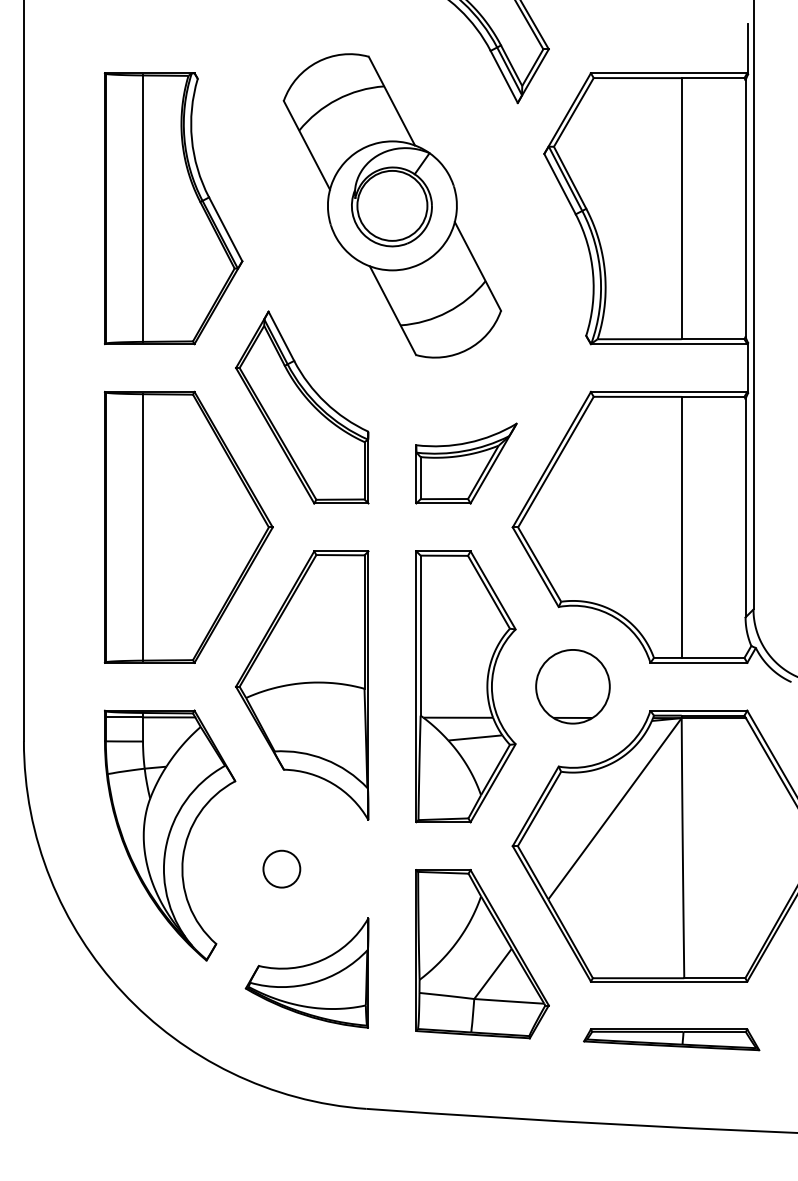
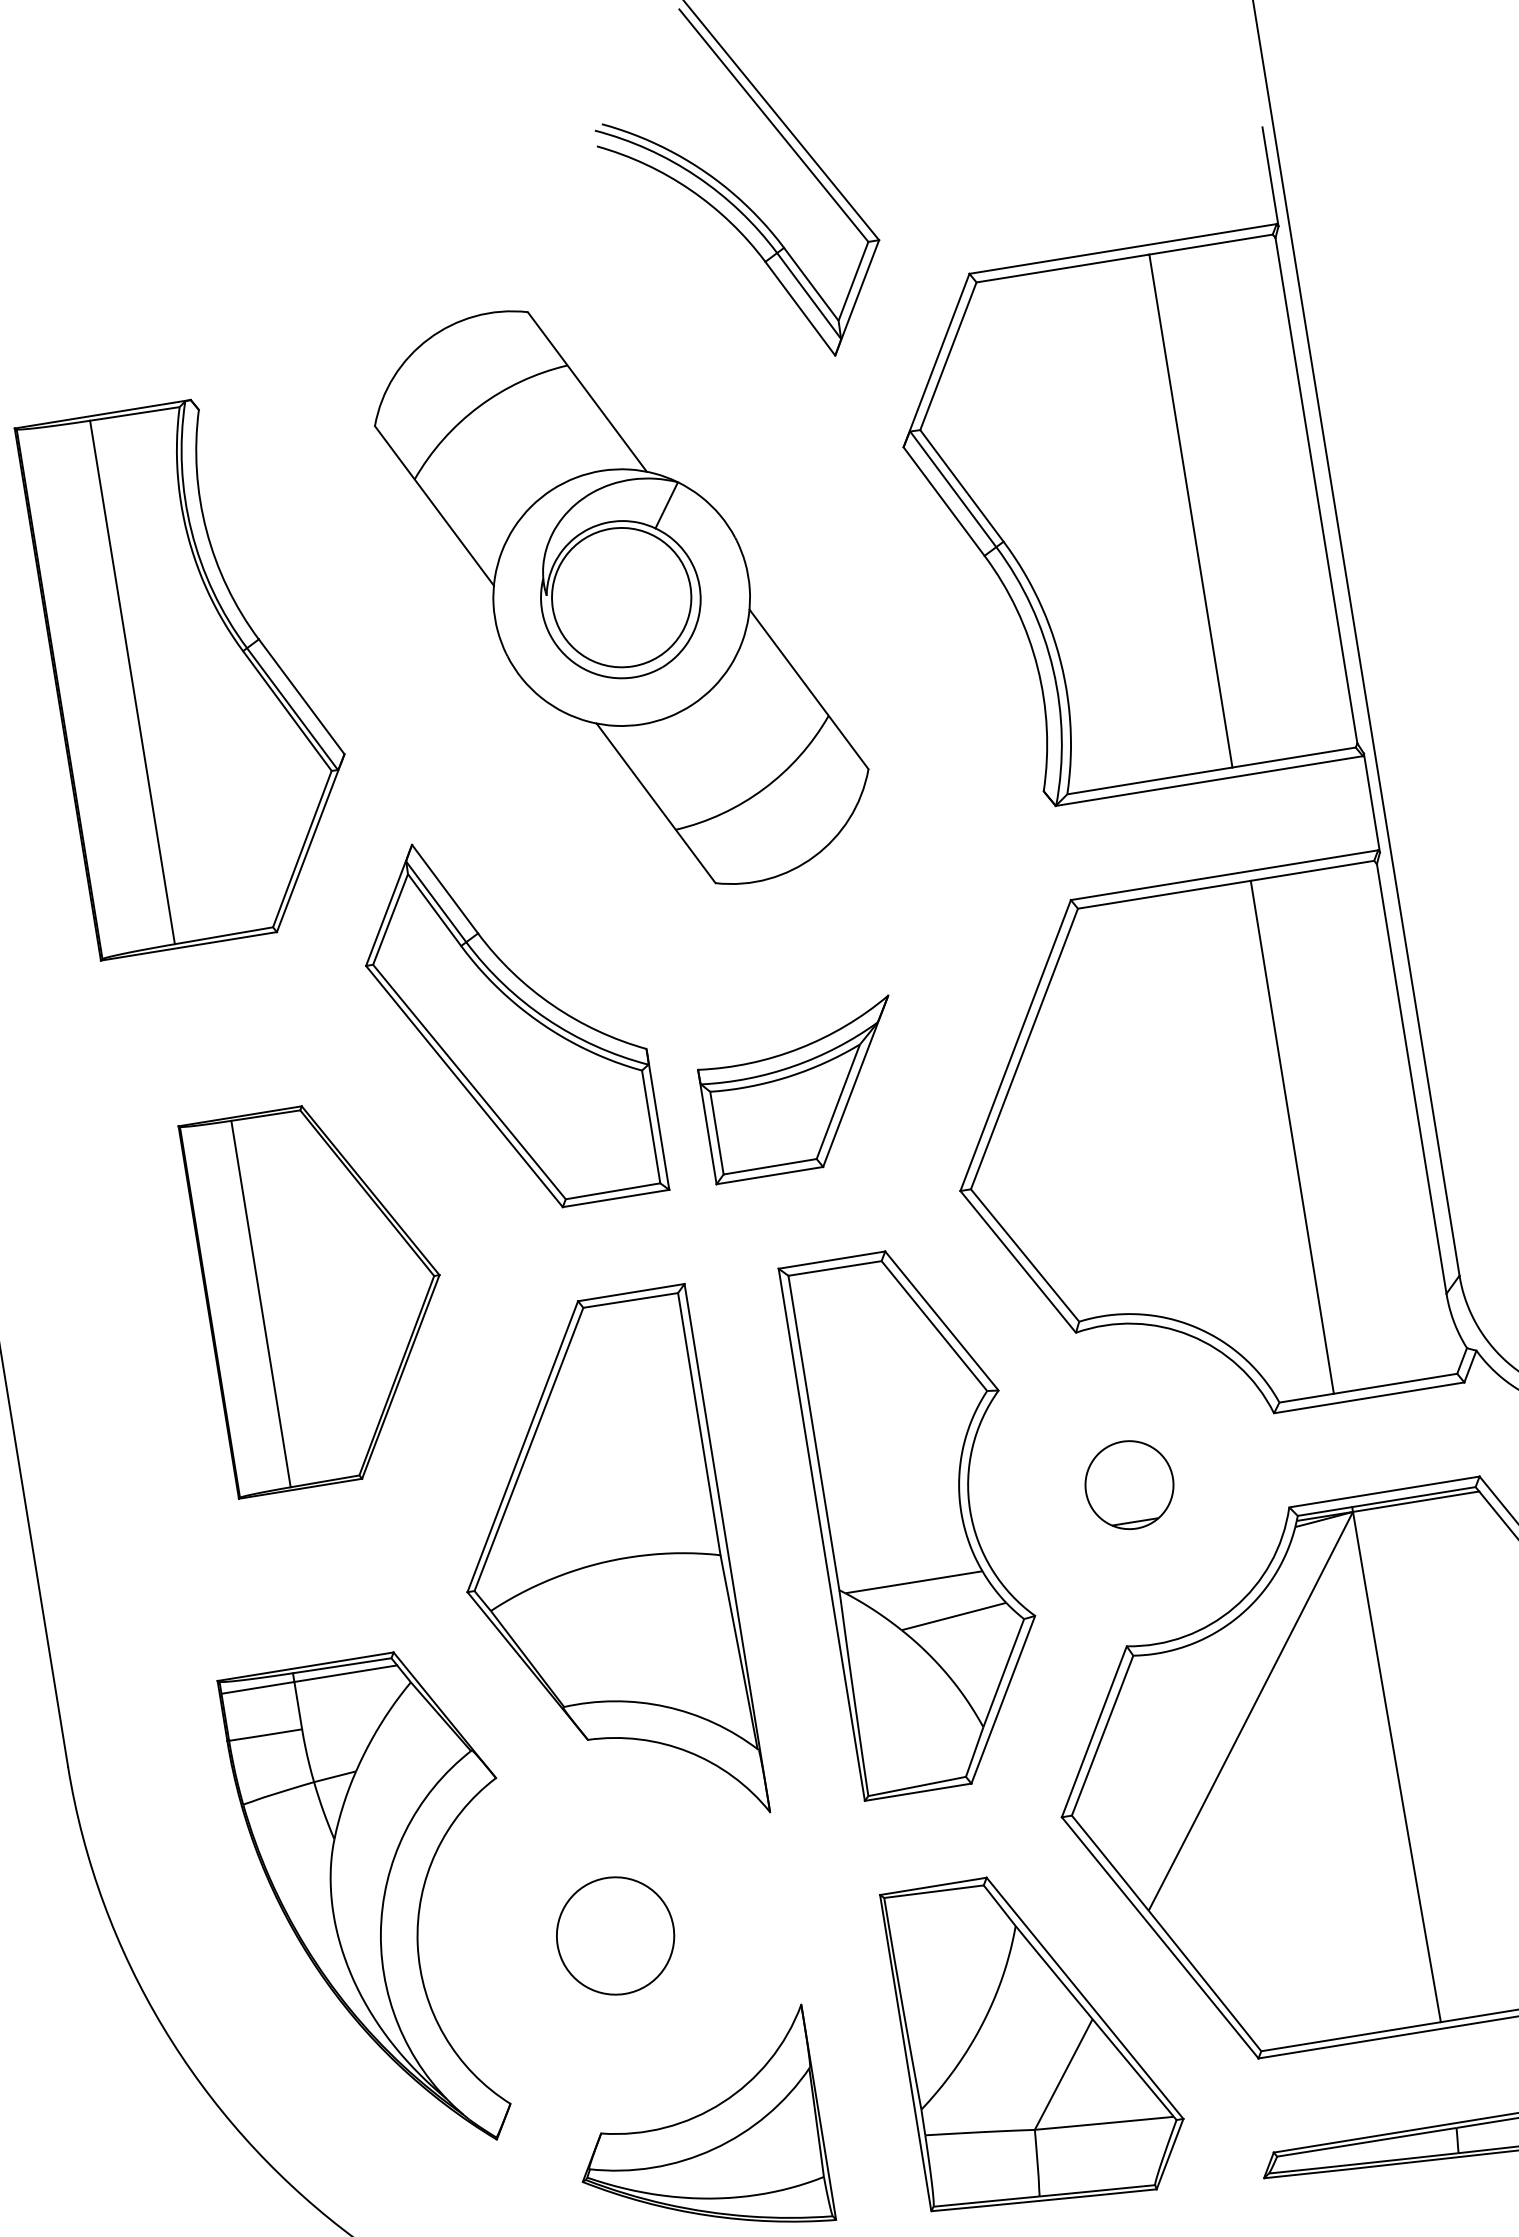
part: (466, 463) -> (802, 1089), moved
part: (188, 526) -> (323, 1292), size x0.7
part: (572, 686) -> (1128, 1484), size x0.6
circle: (281, 868) -> (614, 1934), size x1.6

